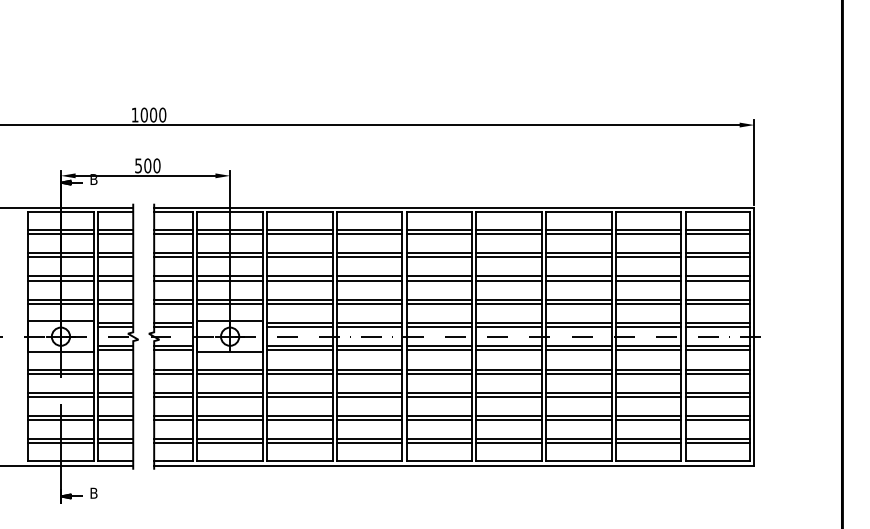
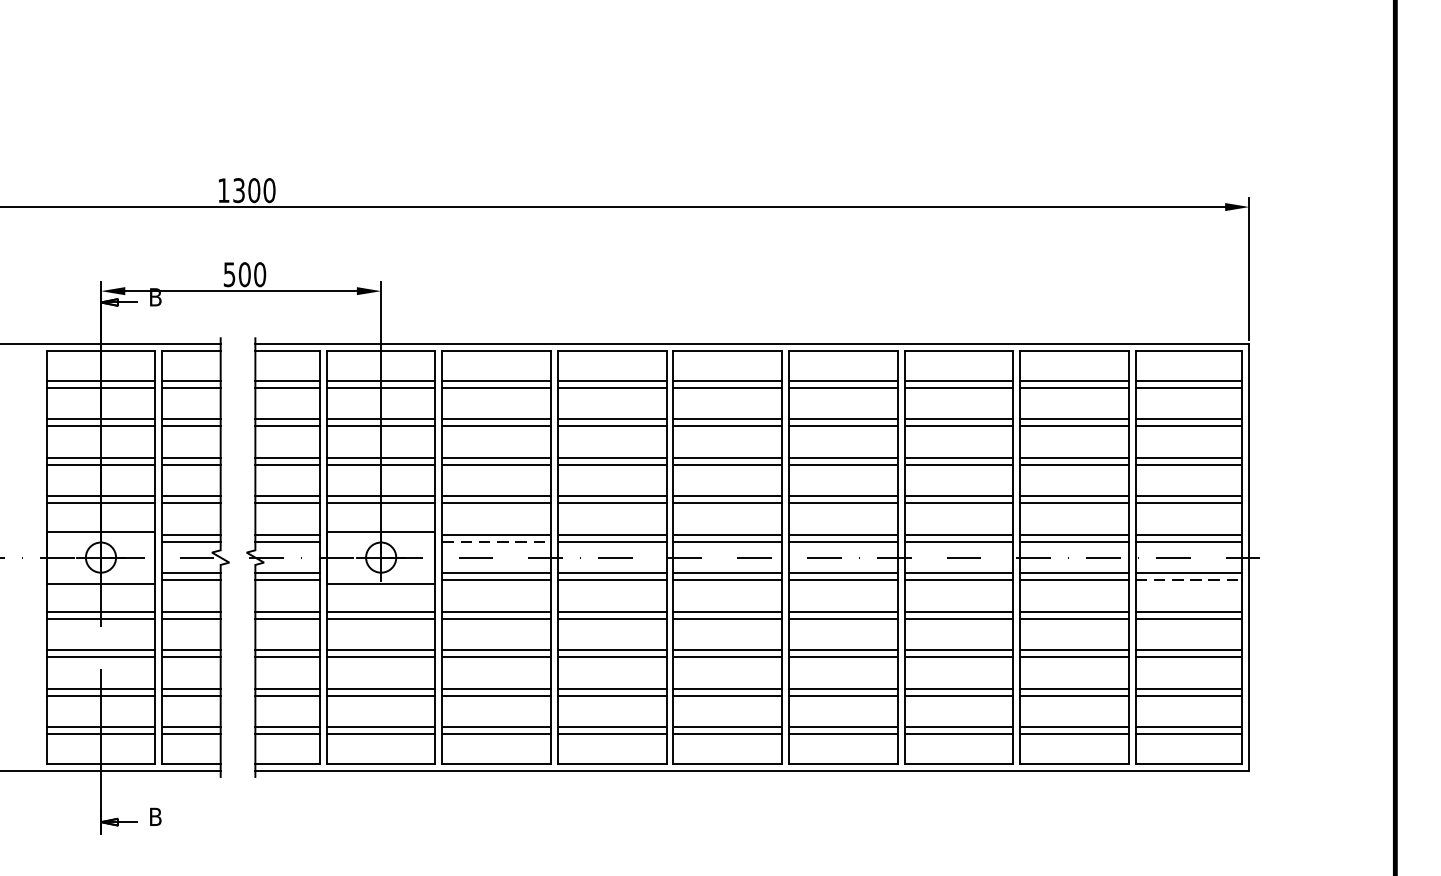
text: (143, 114) -> (237, 189), 1000 -> 1300
line: (299, 327) -> (496, 542), solid -> dashed
line: (718, 350) -> (1190, 580), solid -> dashed

